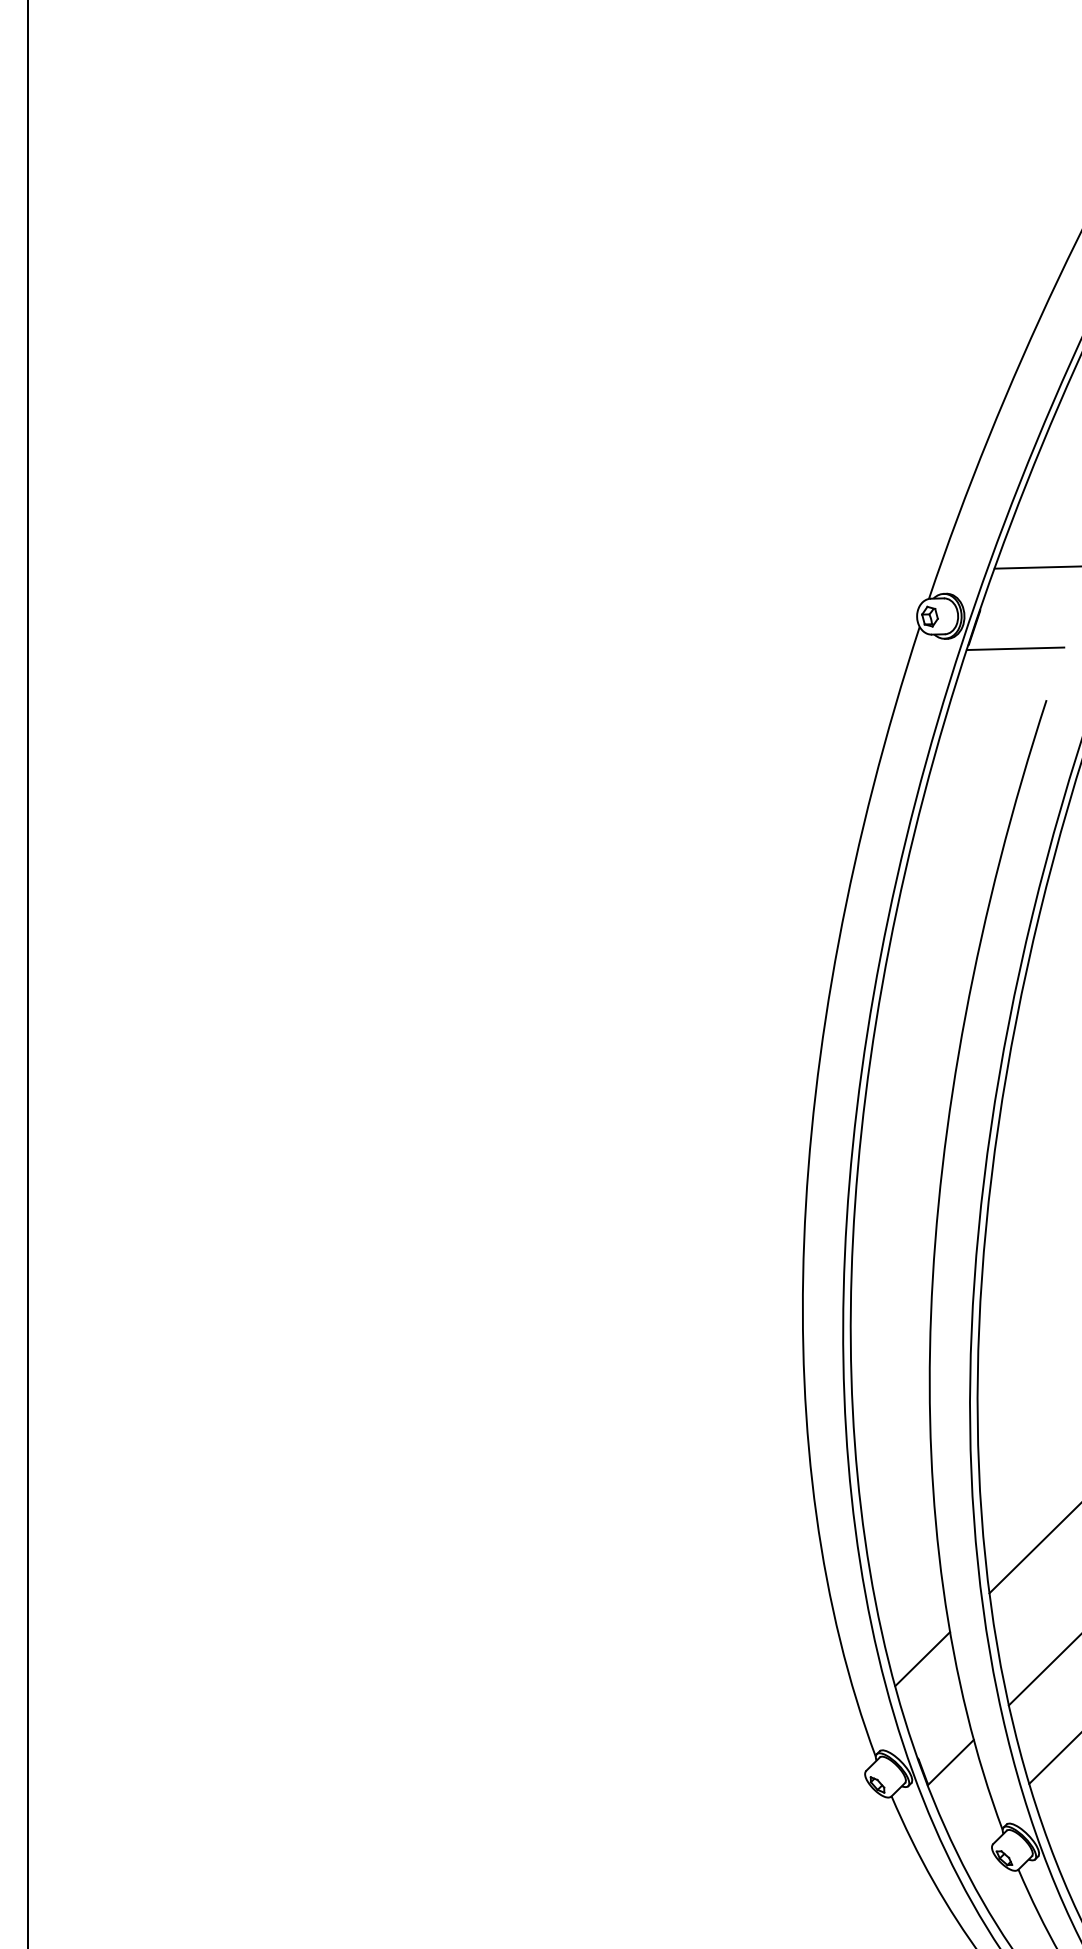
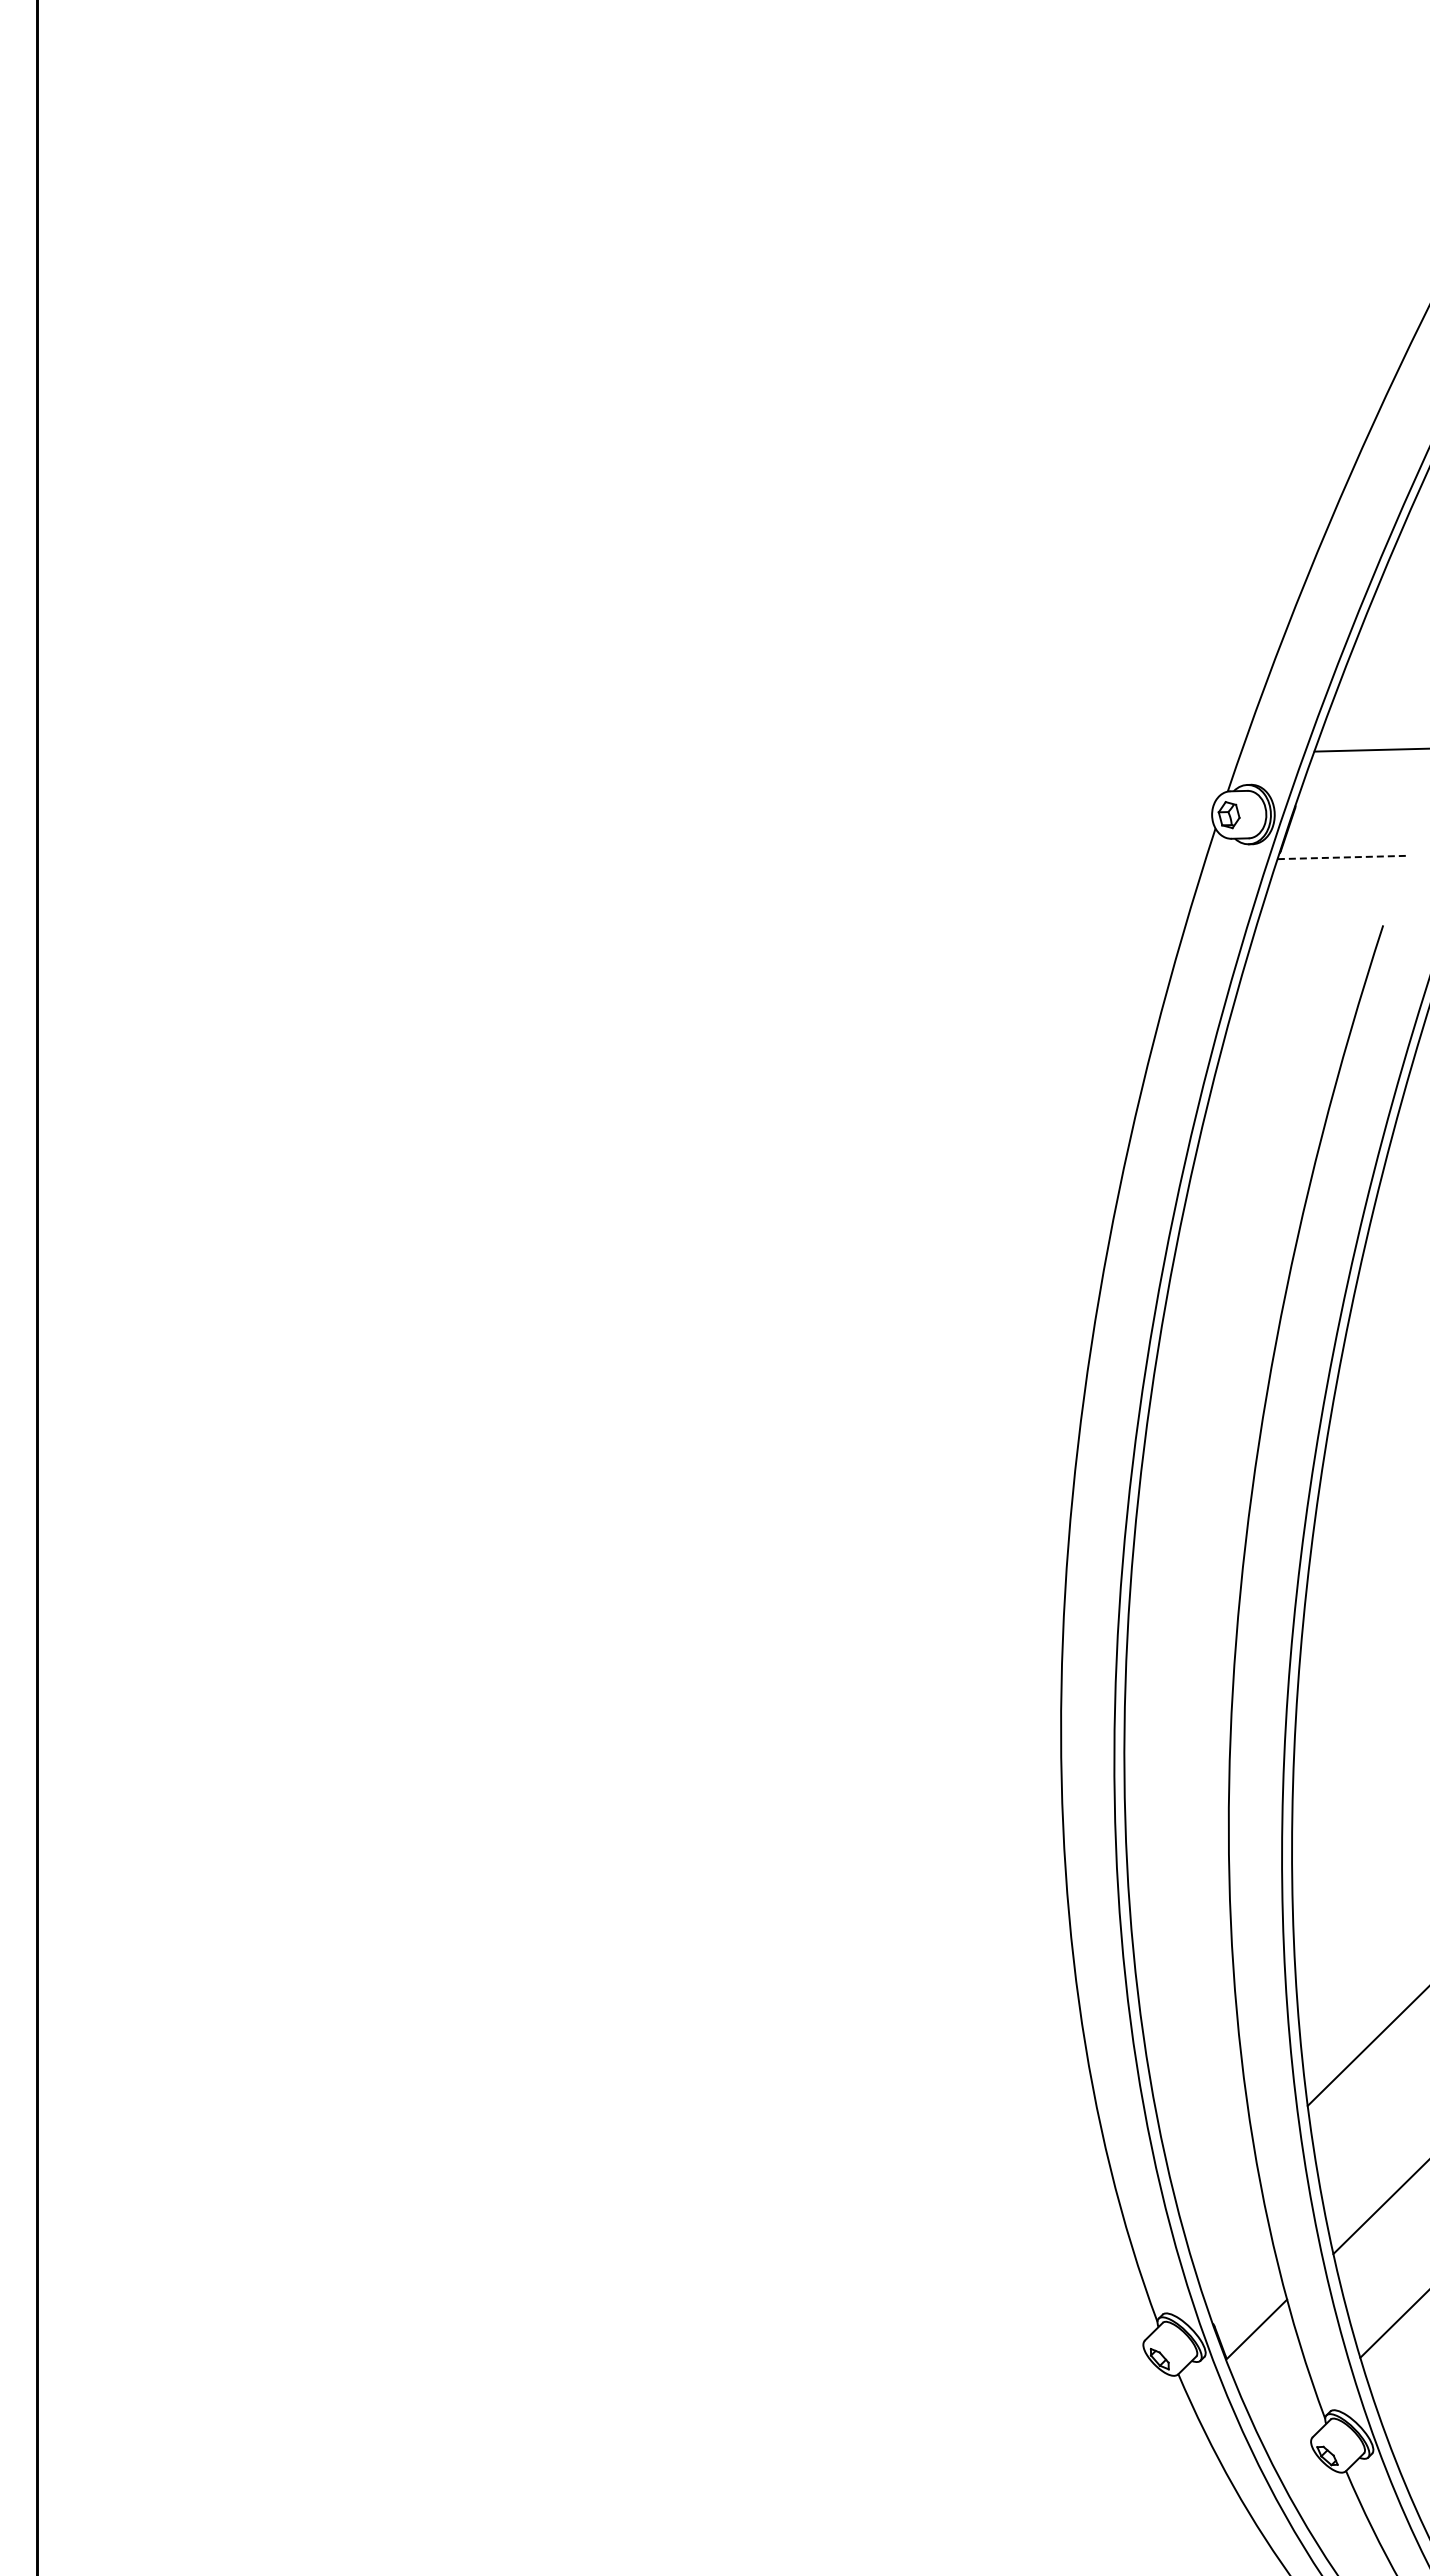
line: (1015, 648) -> (1342, 857), solid -> dashed
line: (922, 1658) -> (1219, 2192), removed

